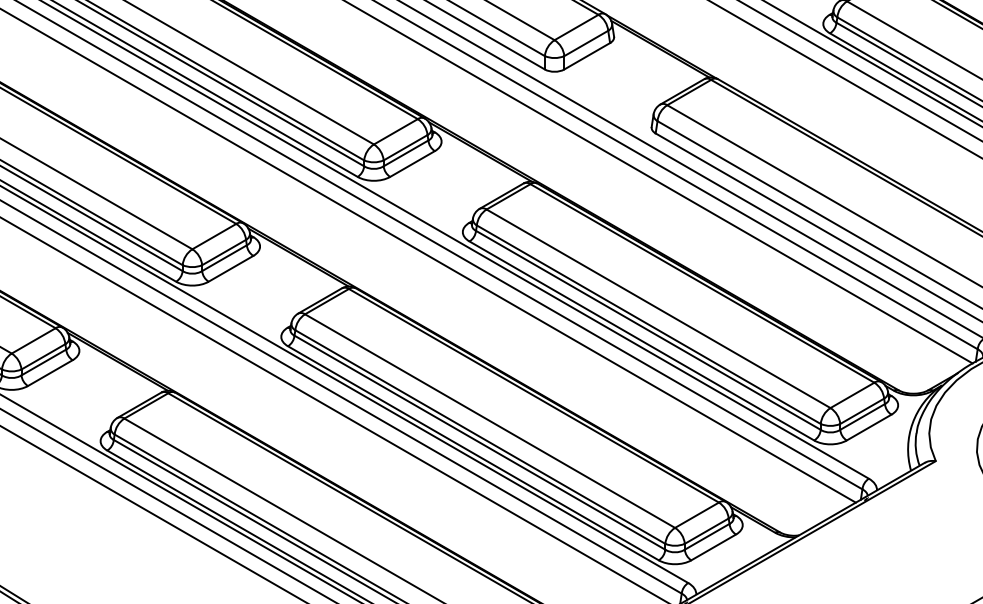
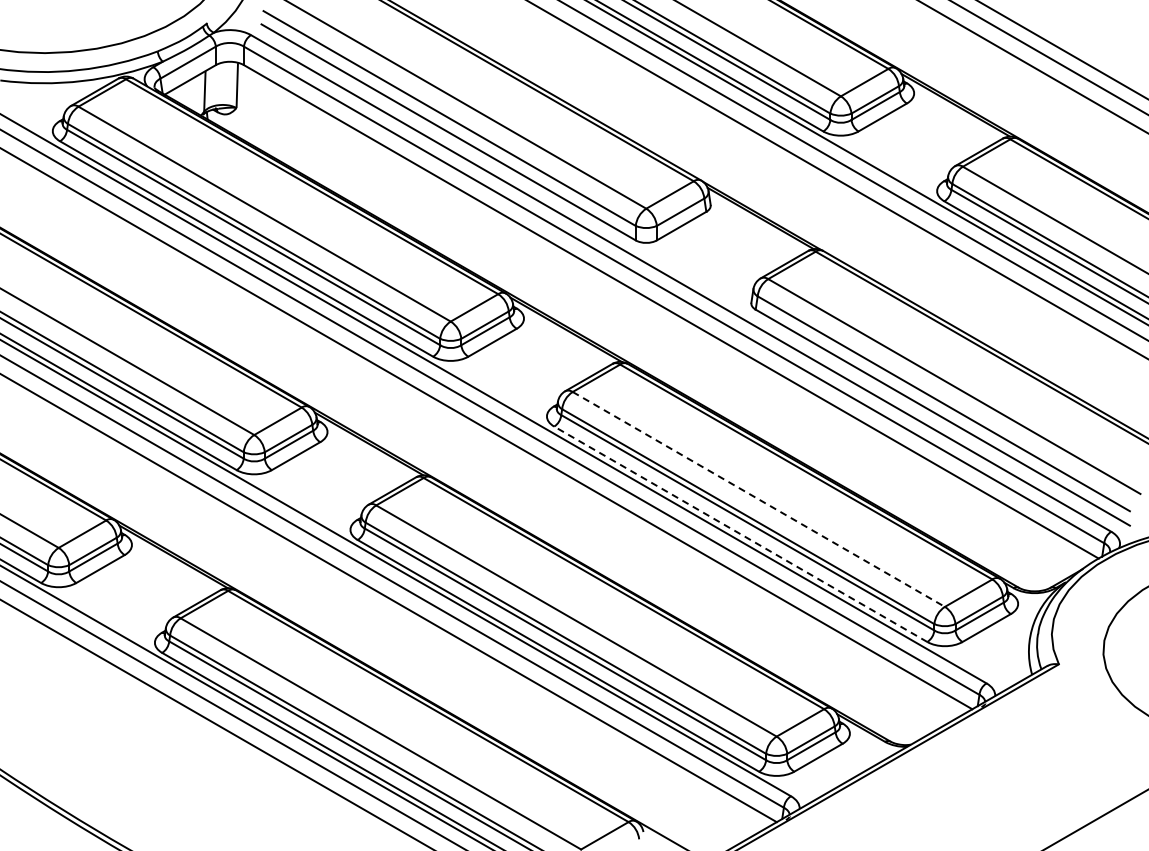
line: (658, 308) -> (758, 499), solid -> dashed
line: (641, 341) -> (740, 534), solid -> dashed

